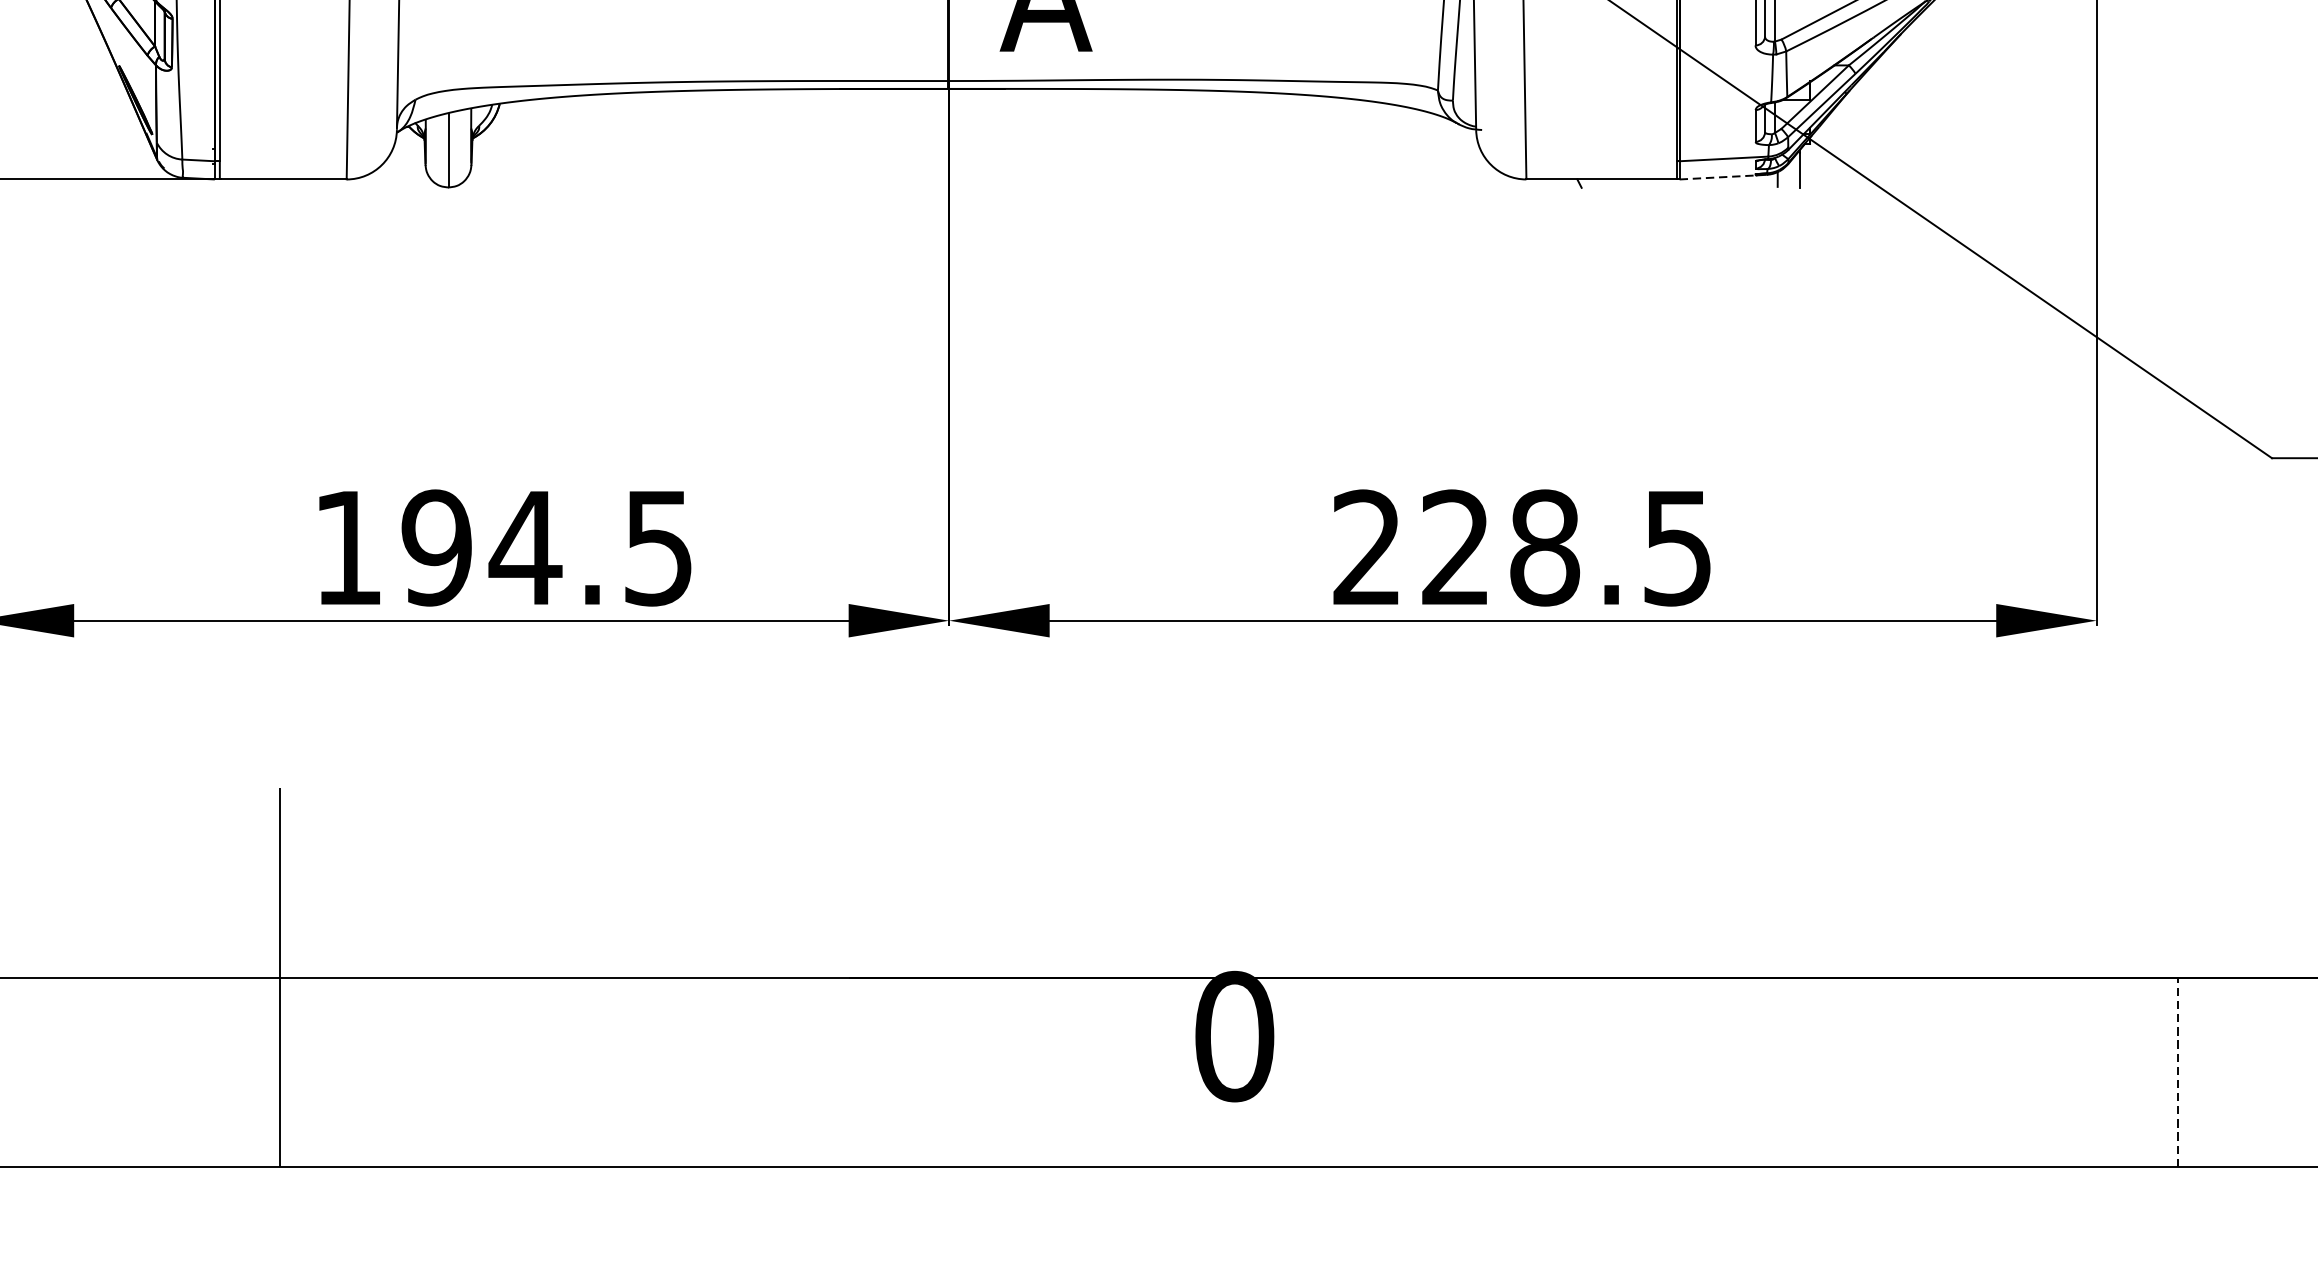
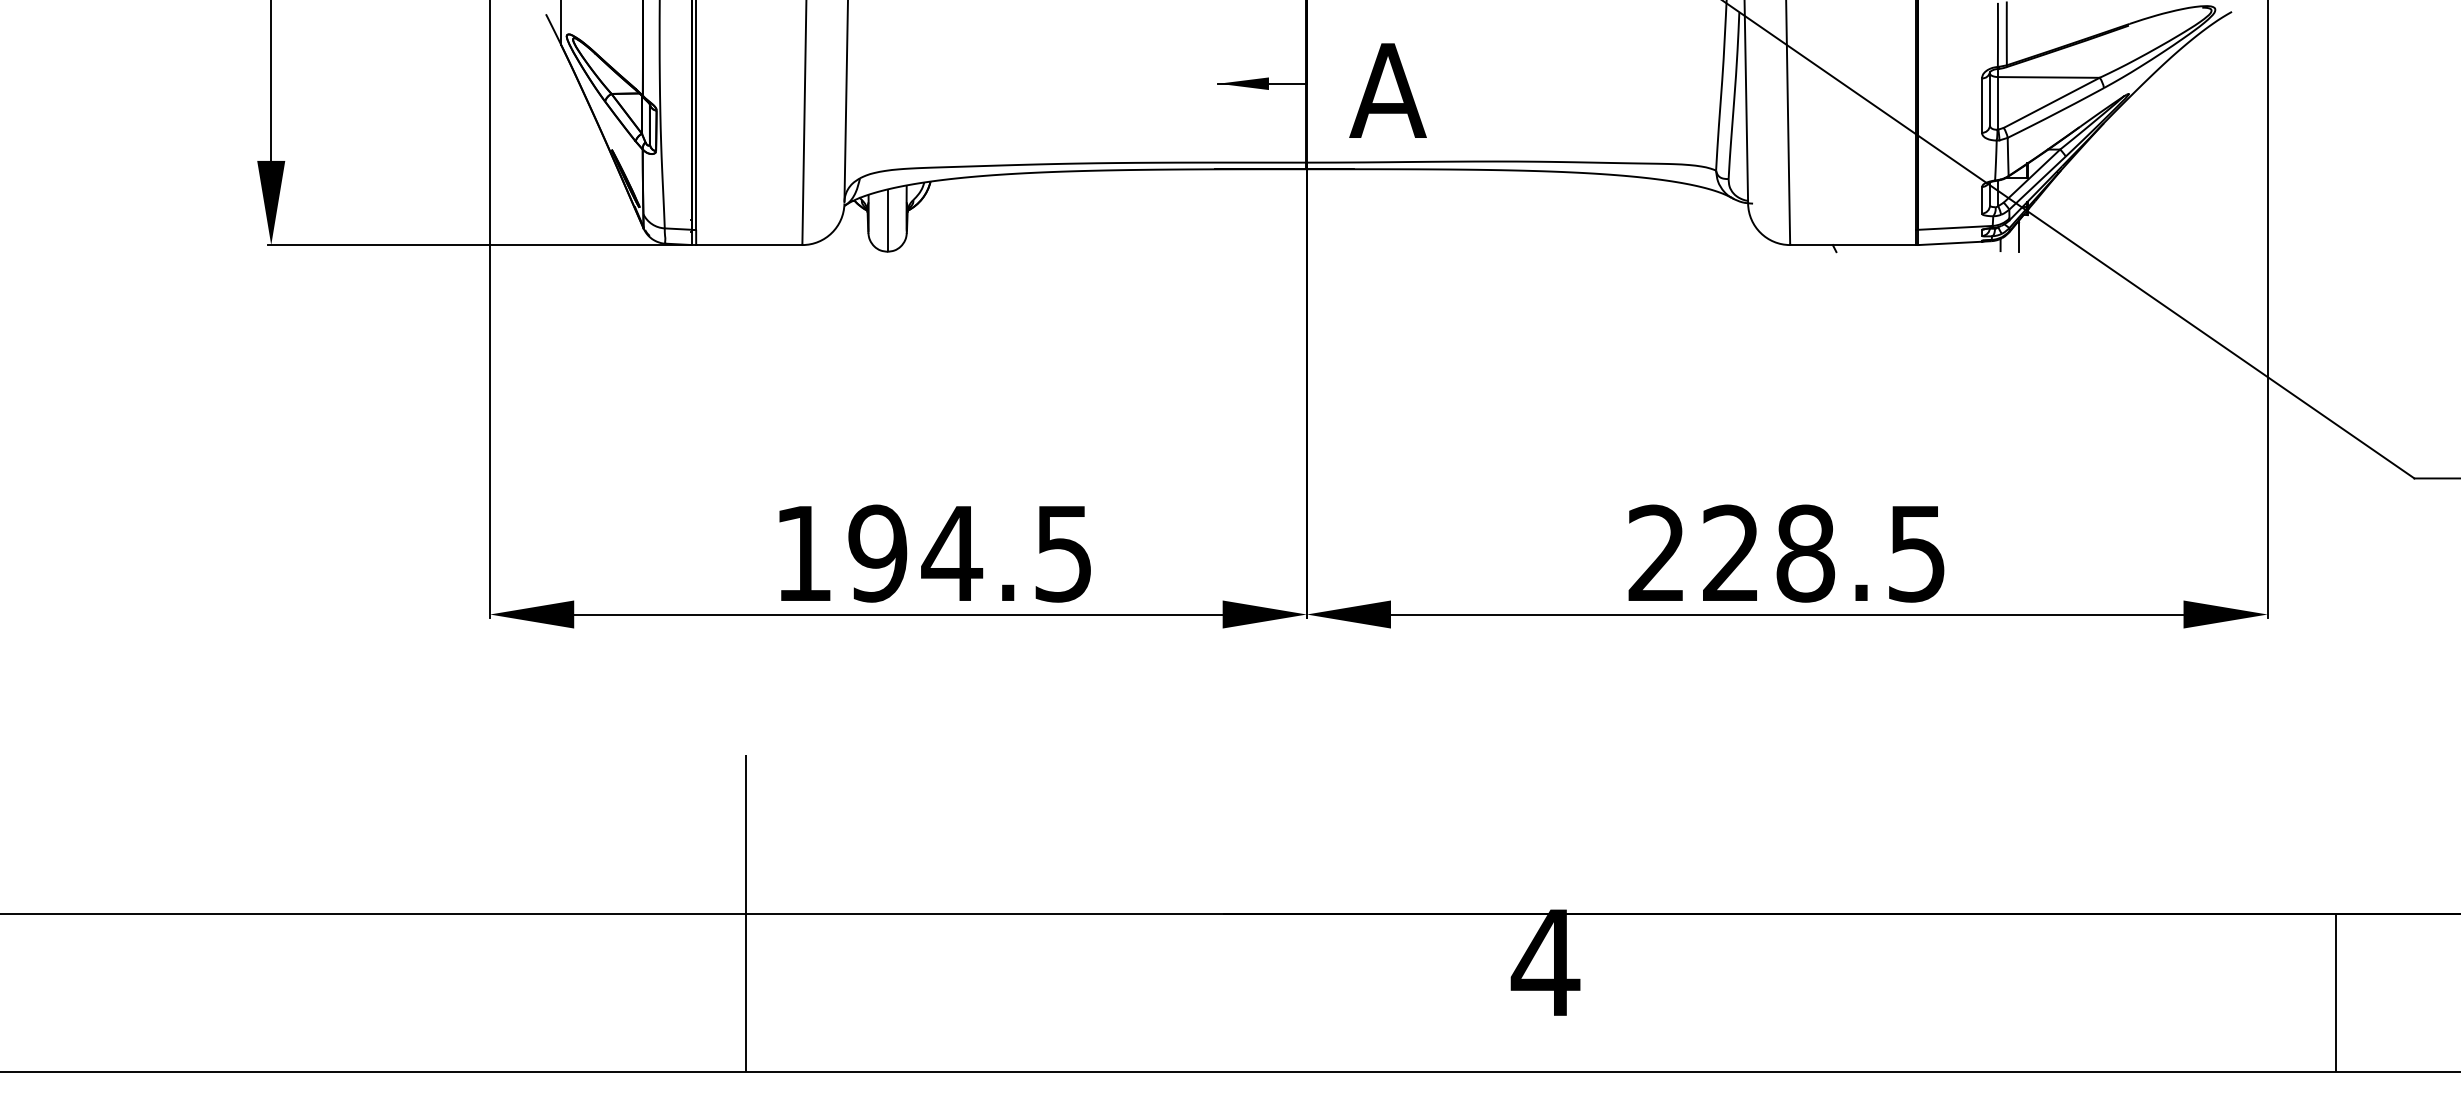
line: (1717, 177) -> (1950, 243), dashed -> solid
text: (1234, 1036) -> (1545, 962), 0 -> 4
line: (2177, 1072) -> (2335, 992), dashed -> solid

